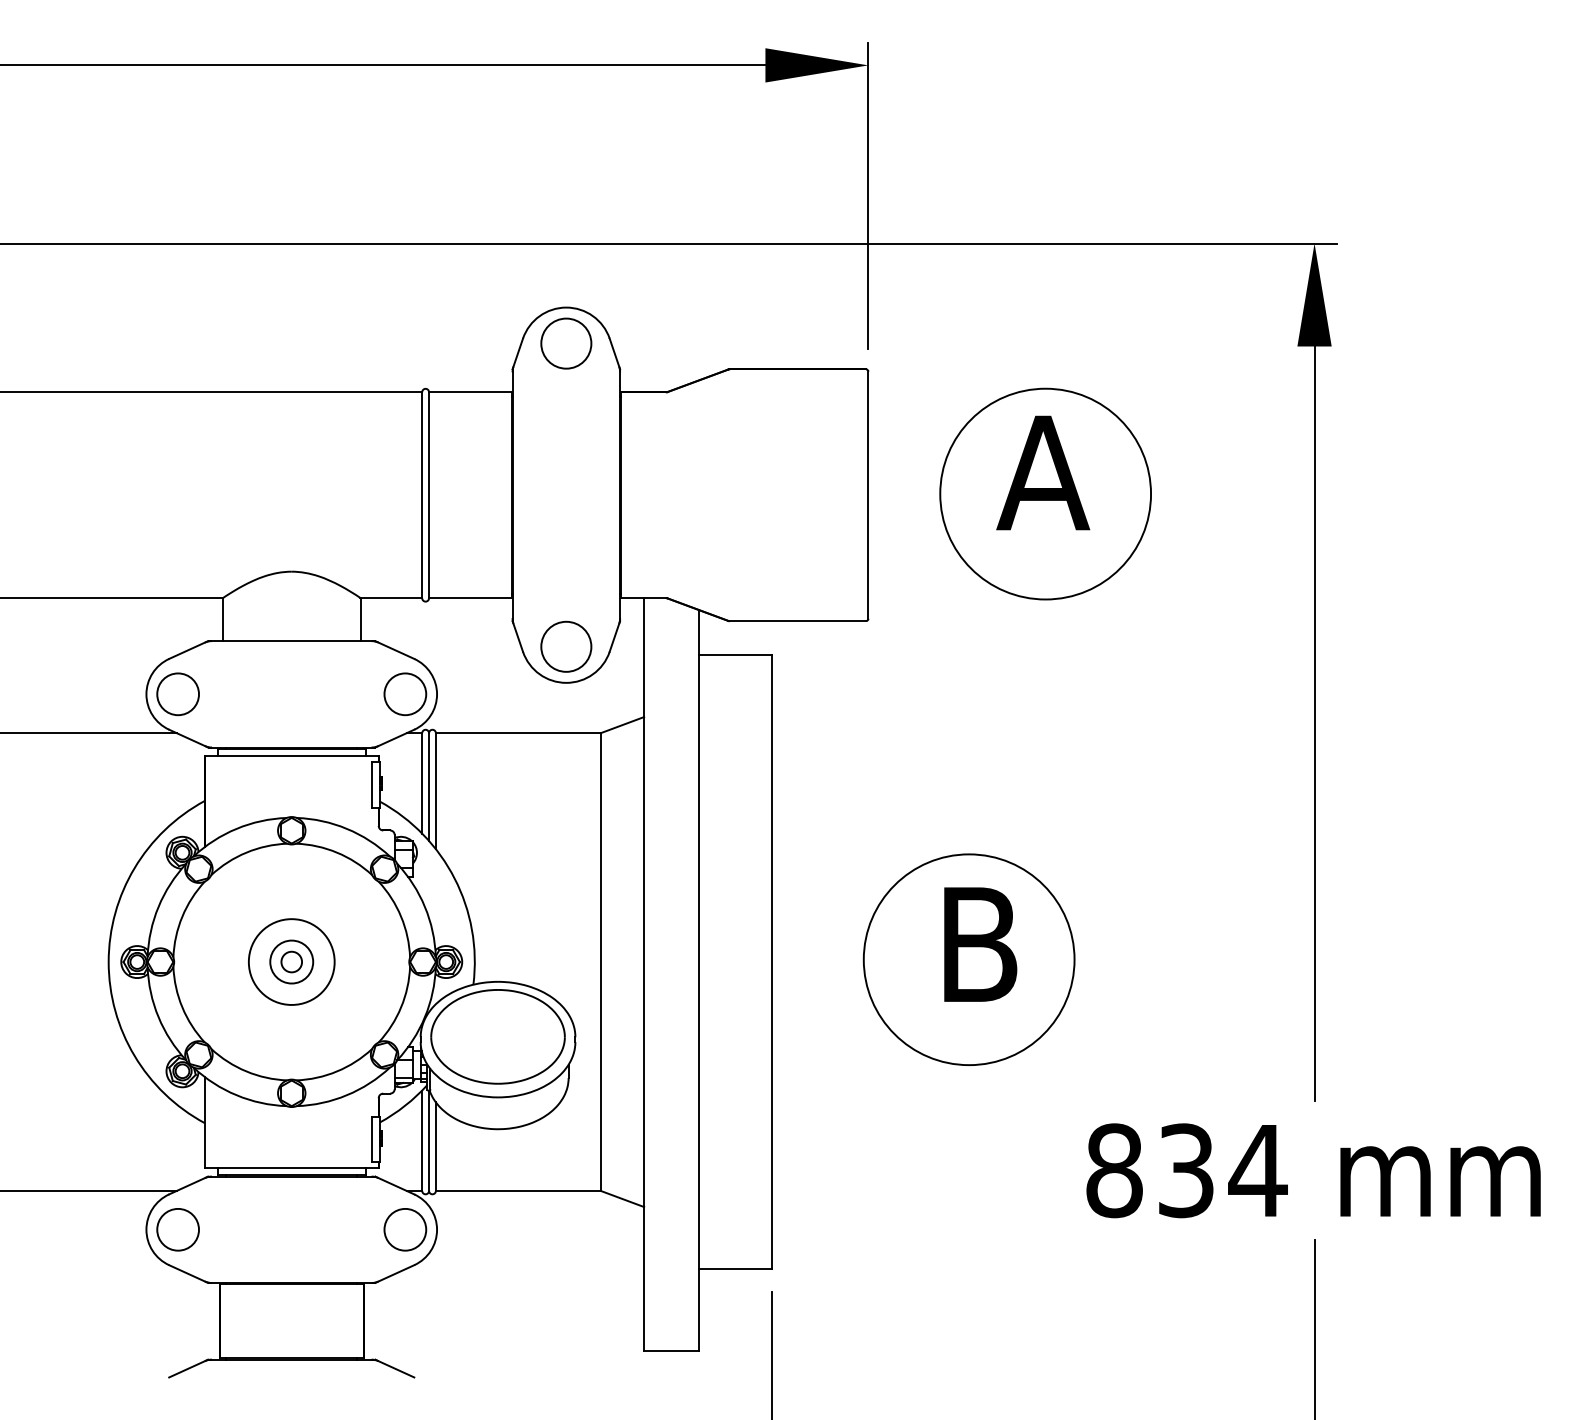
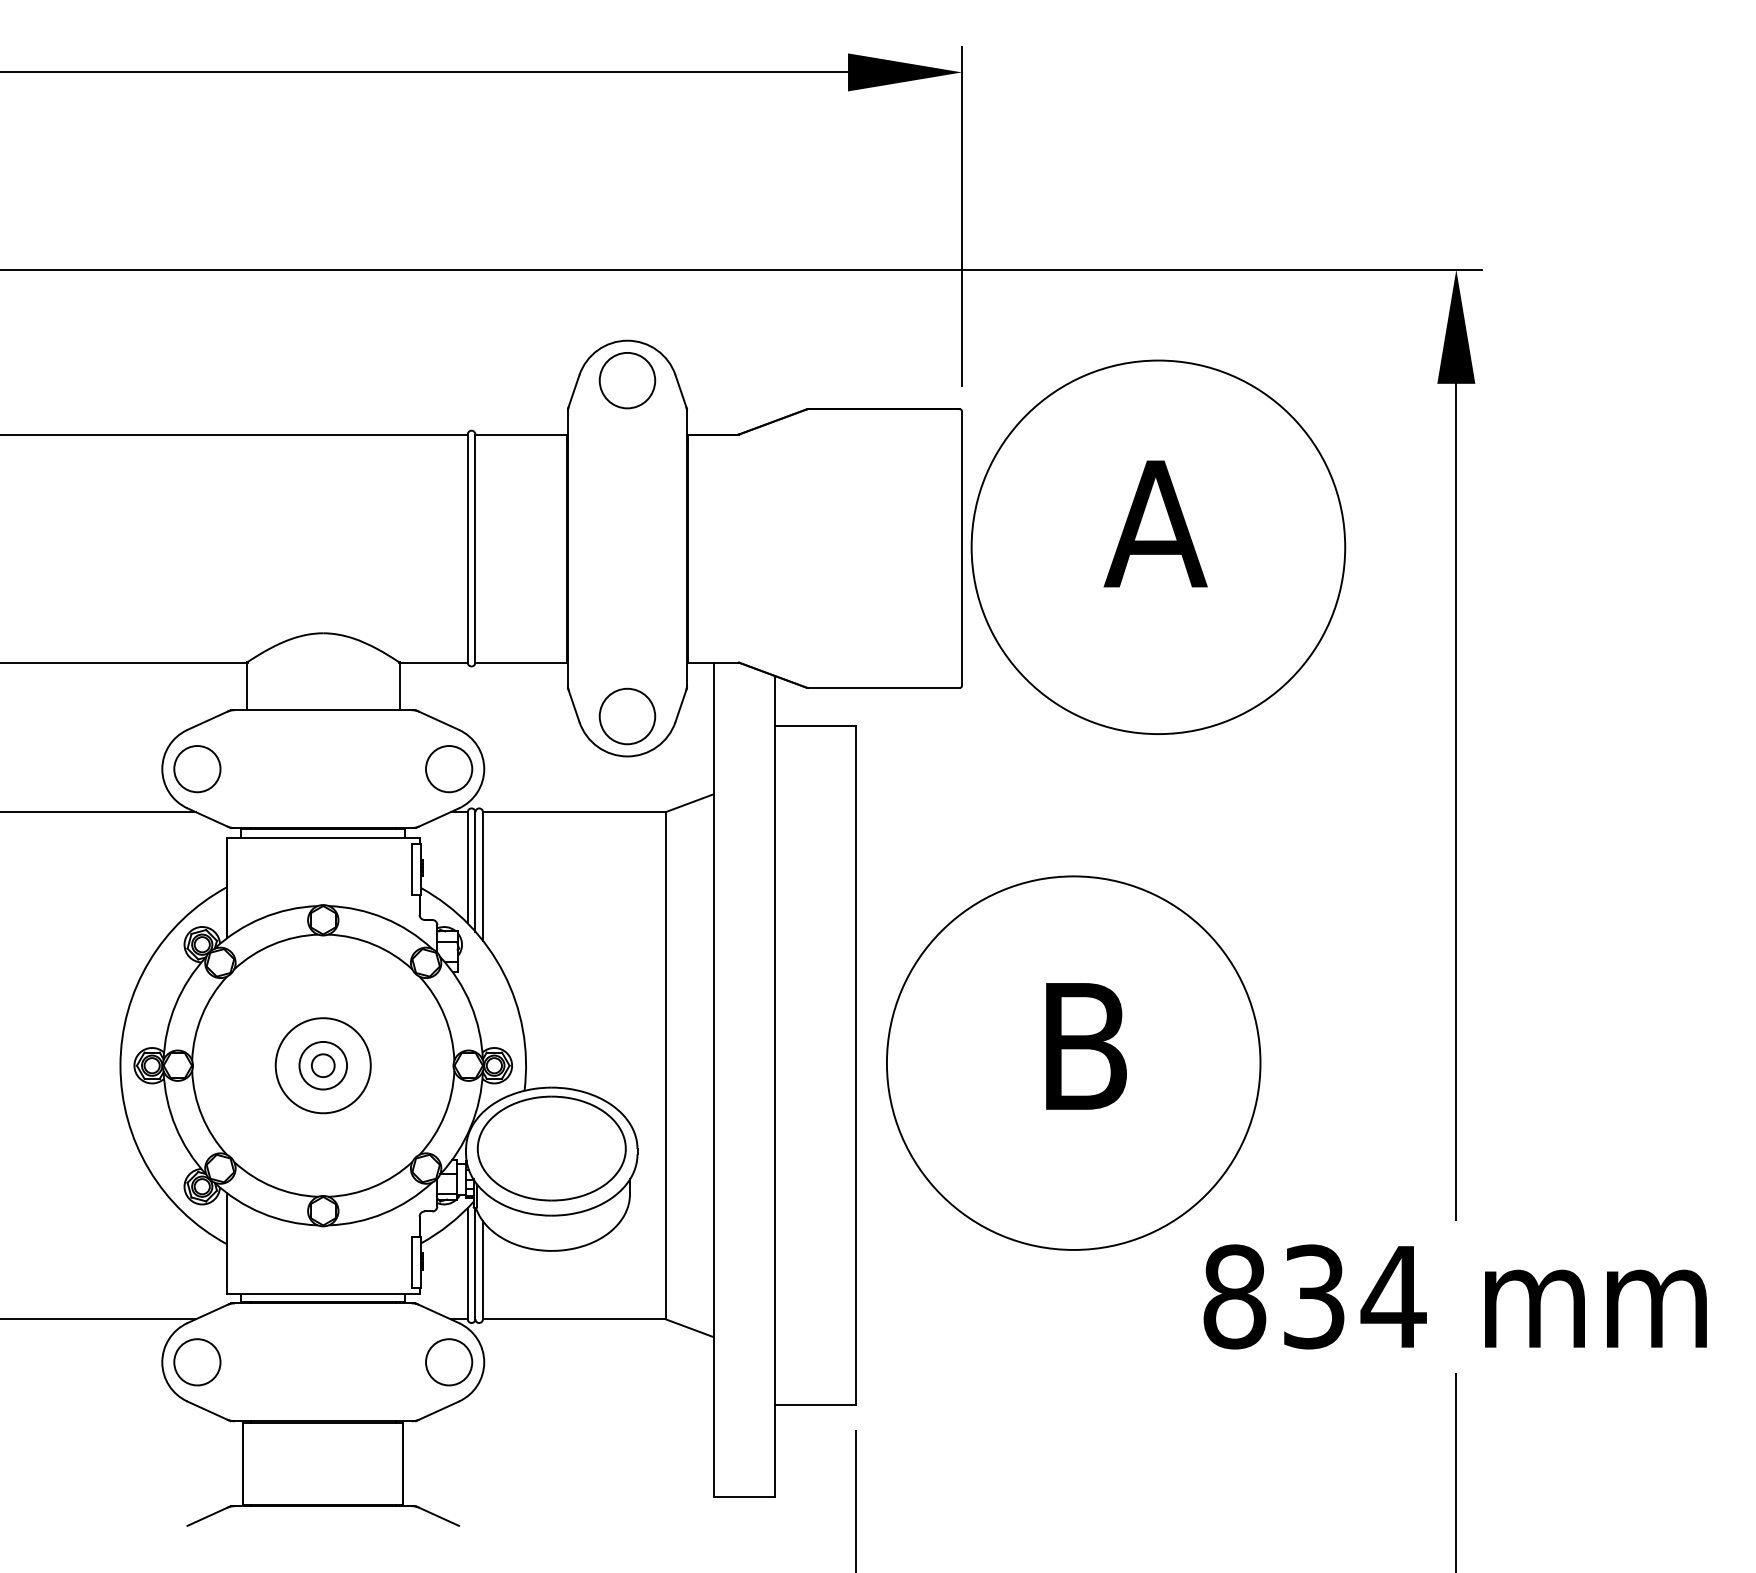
circle: (1045, 494) -> (1158, 547), size x1.6
circle: (968, 959) -> (1073, 1062), size x1.6

